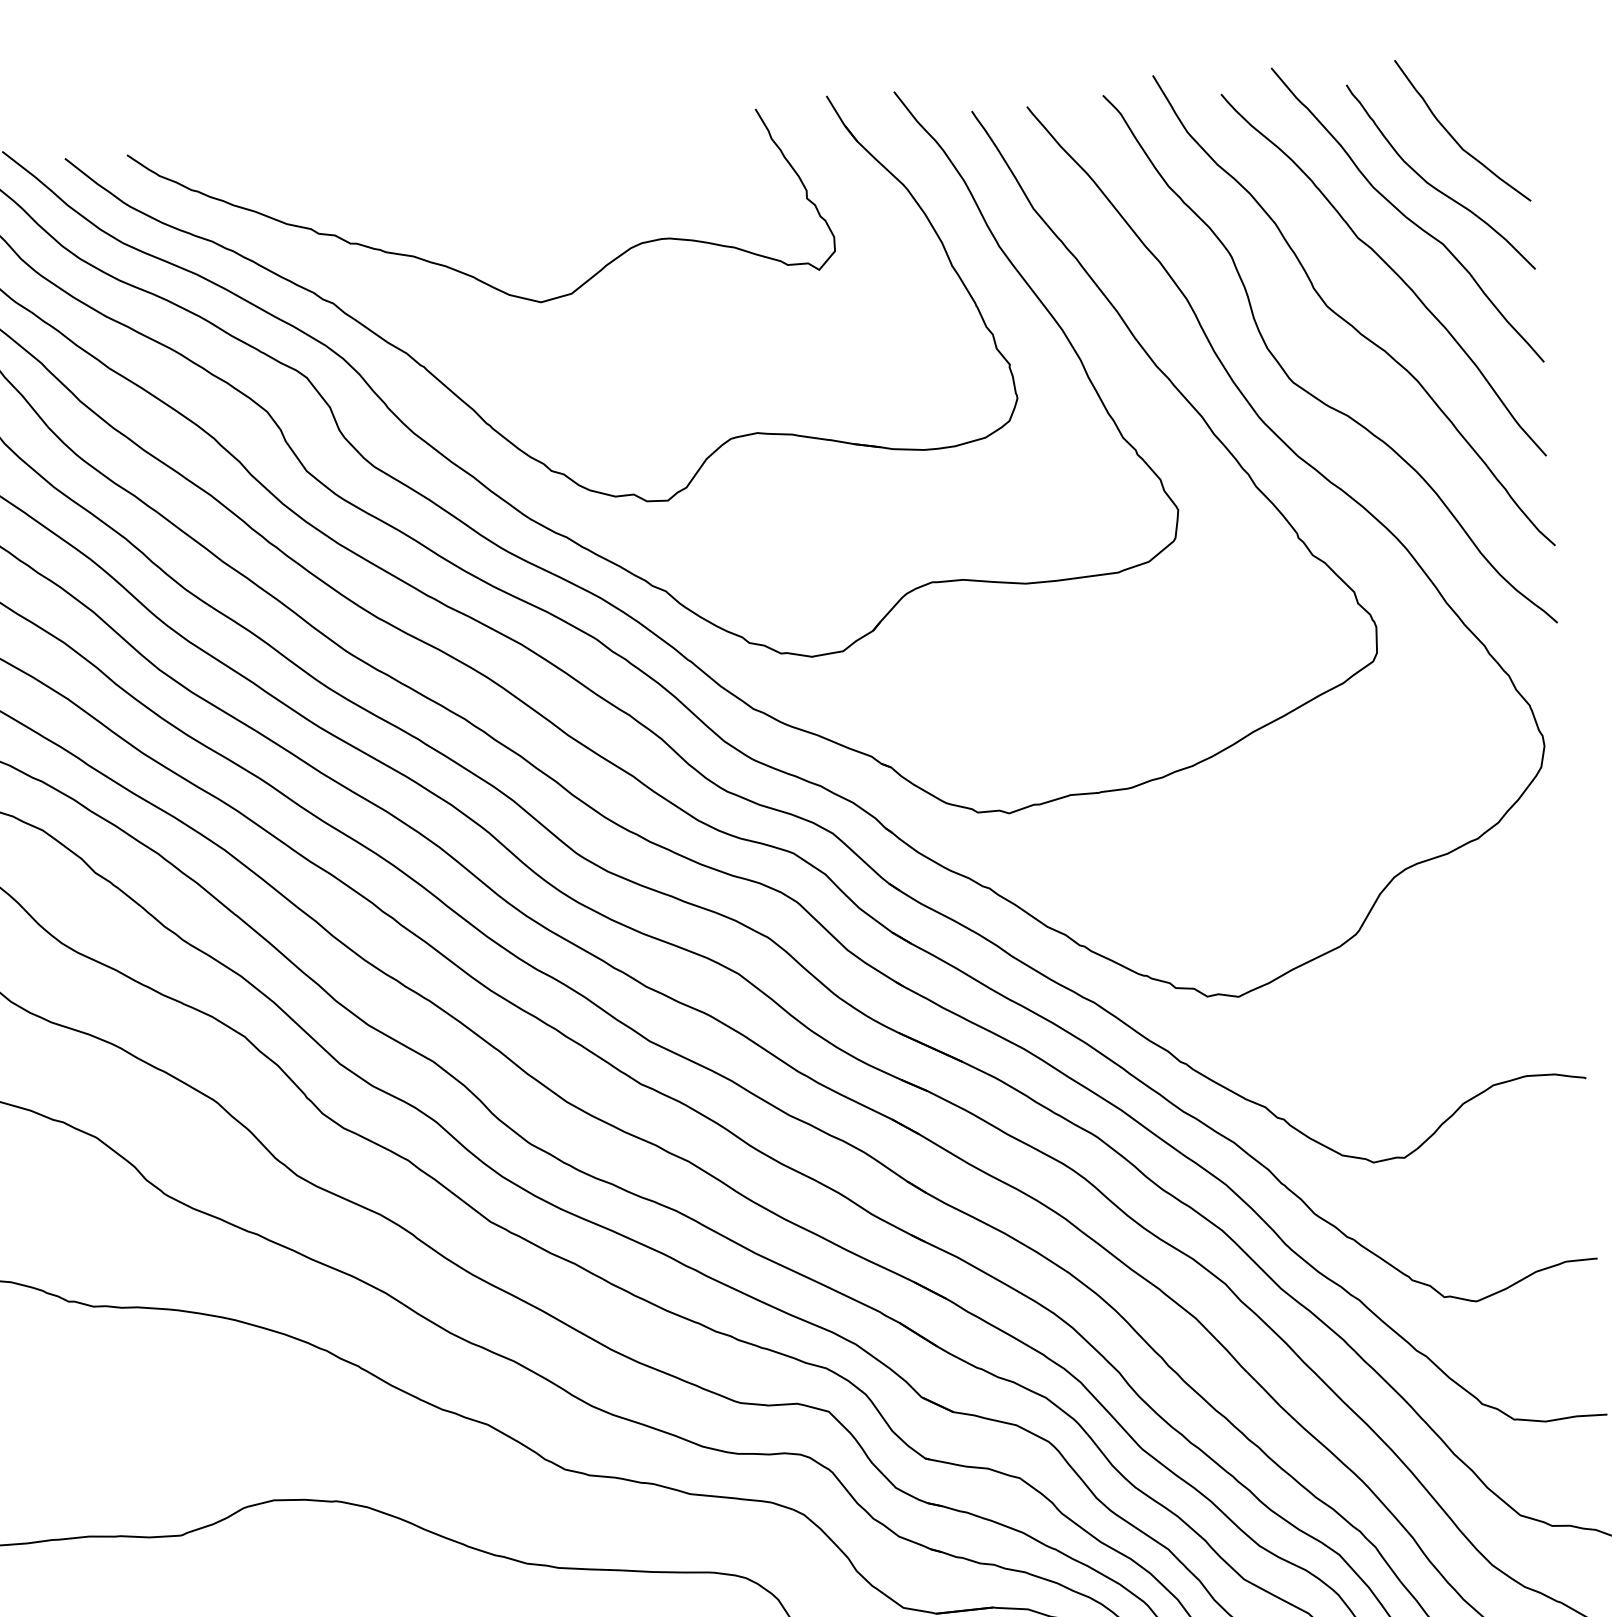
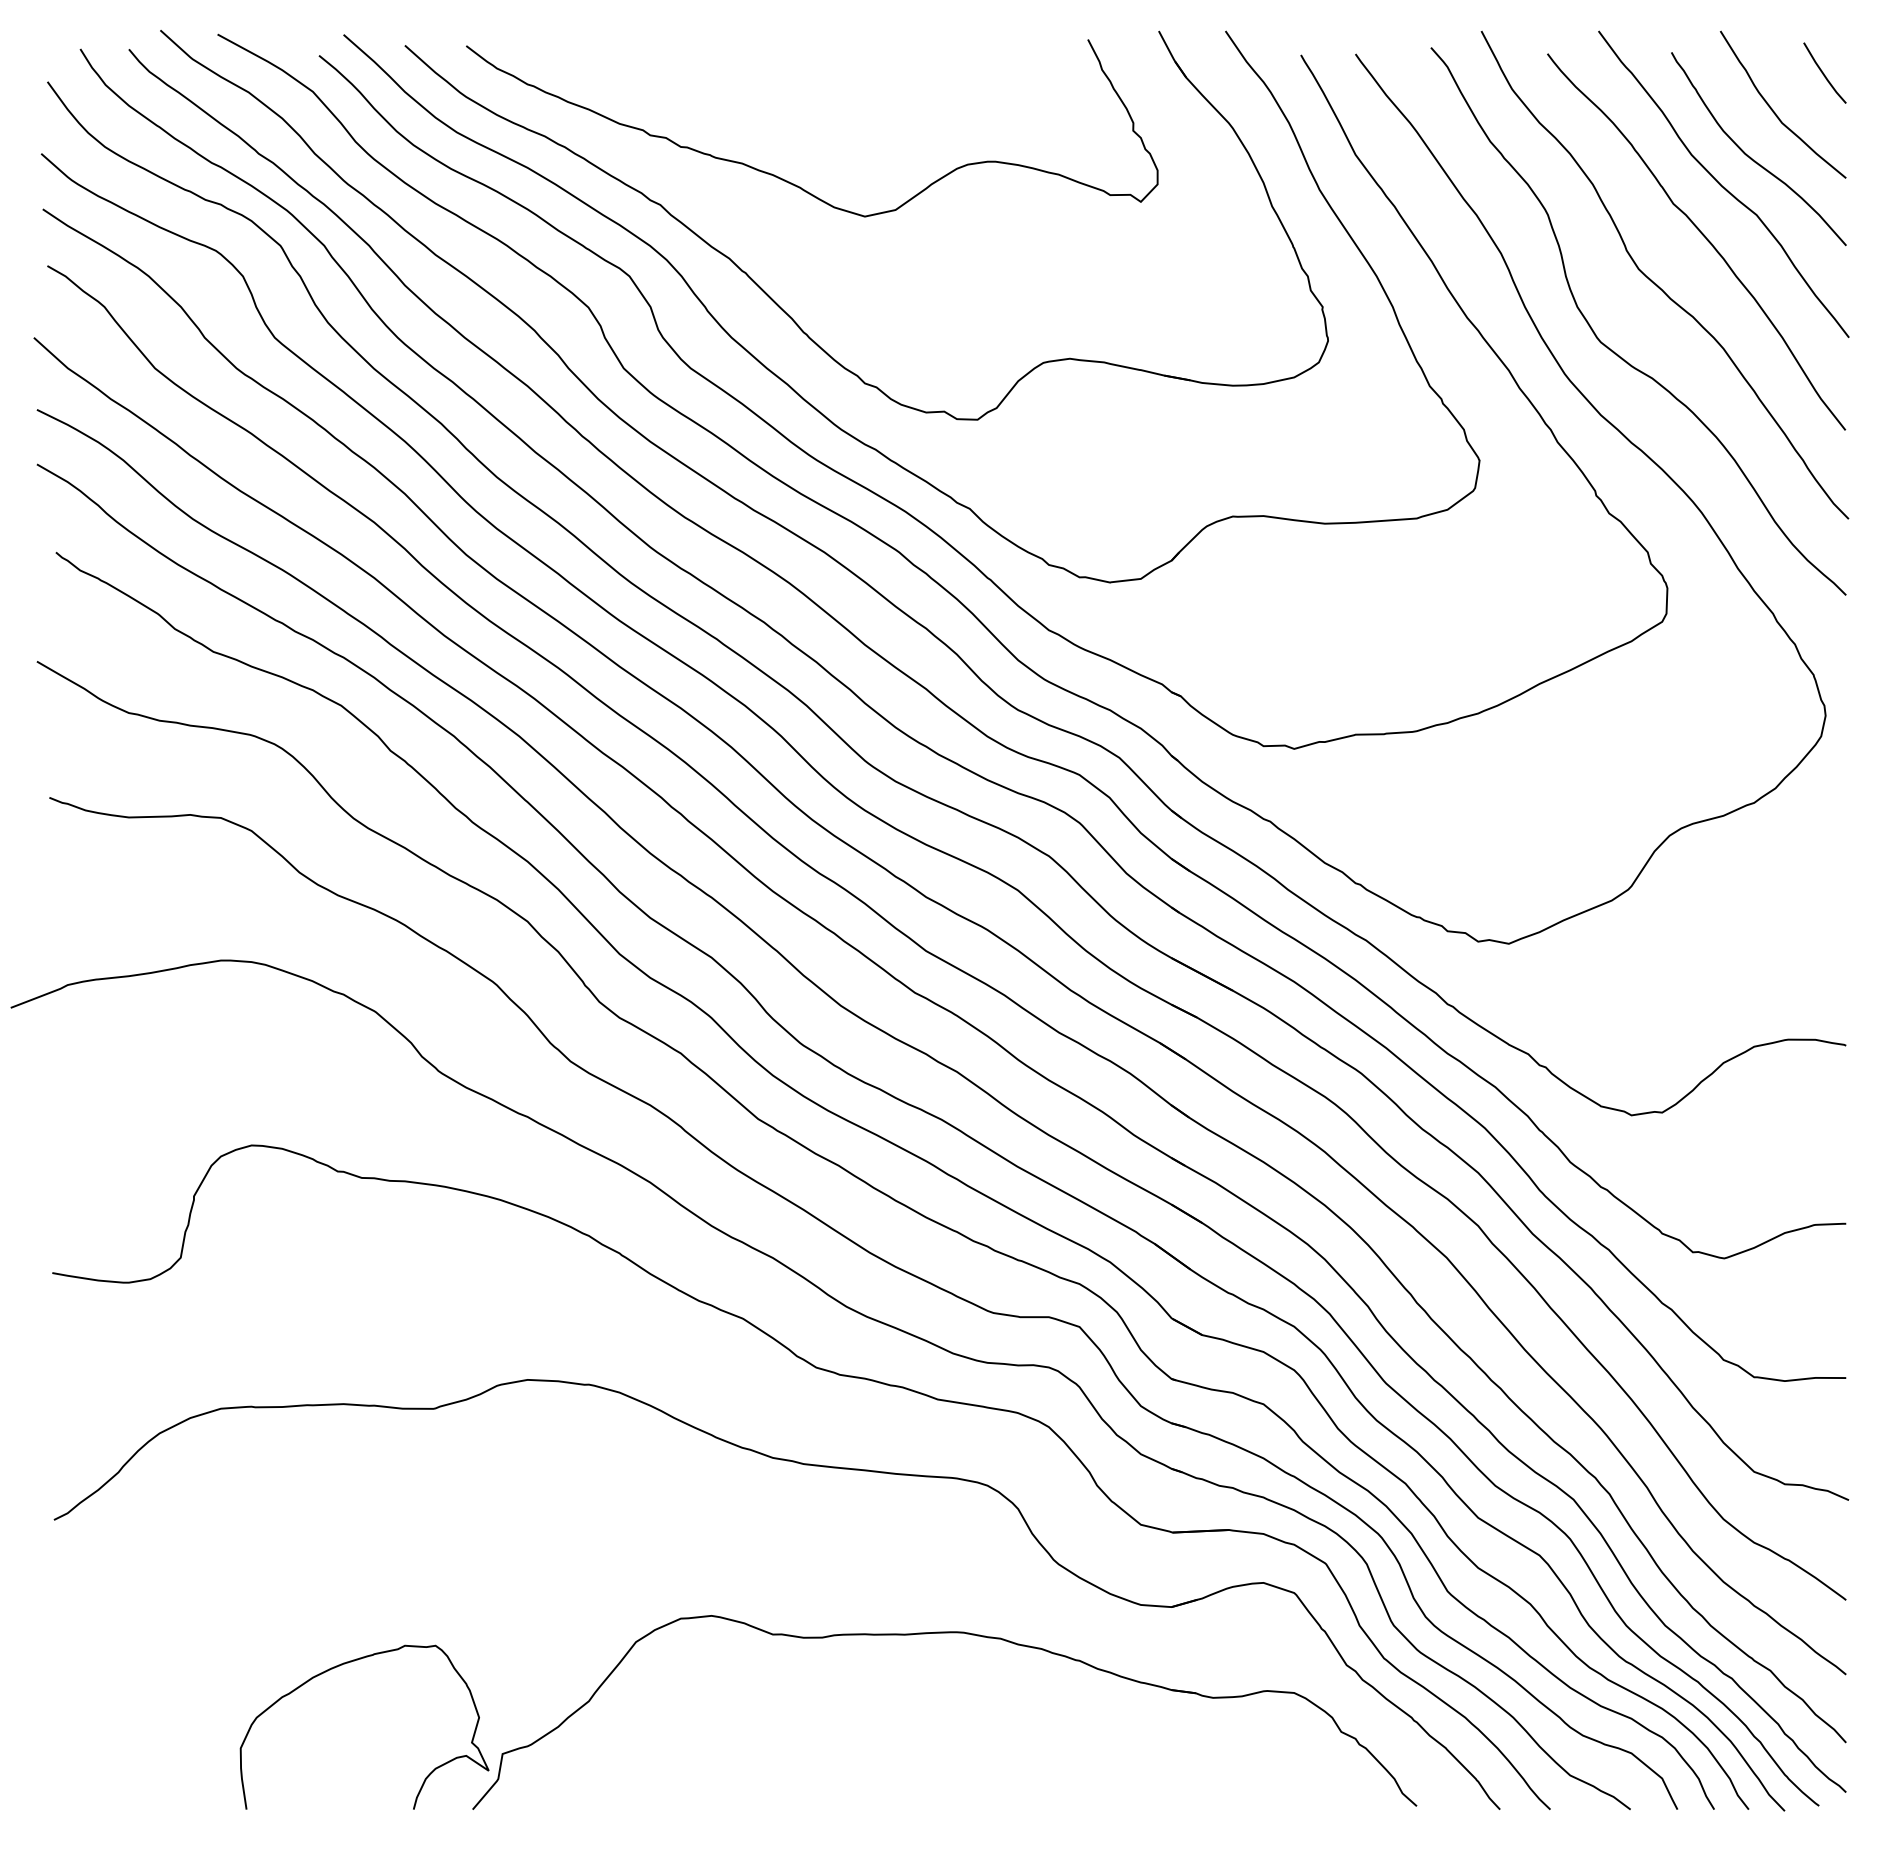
line: (1501, 95) -> (1823, 72), added

